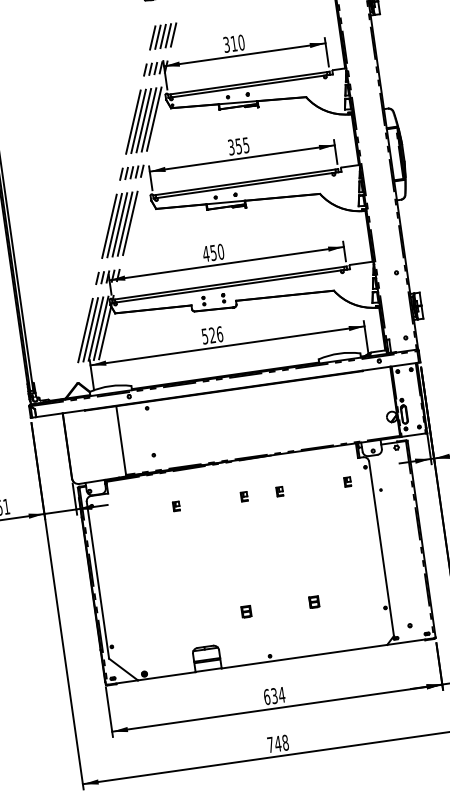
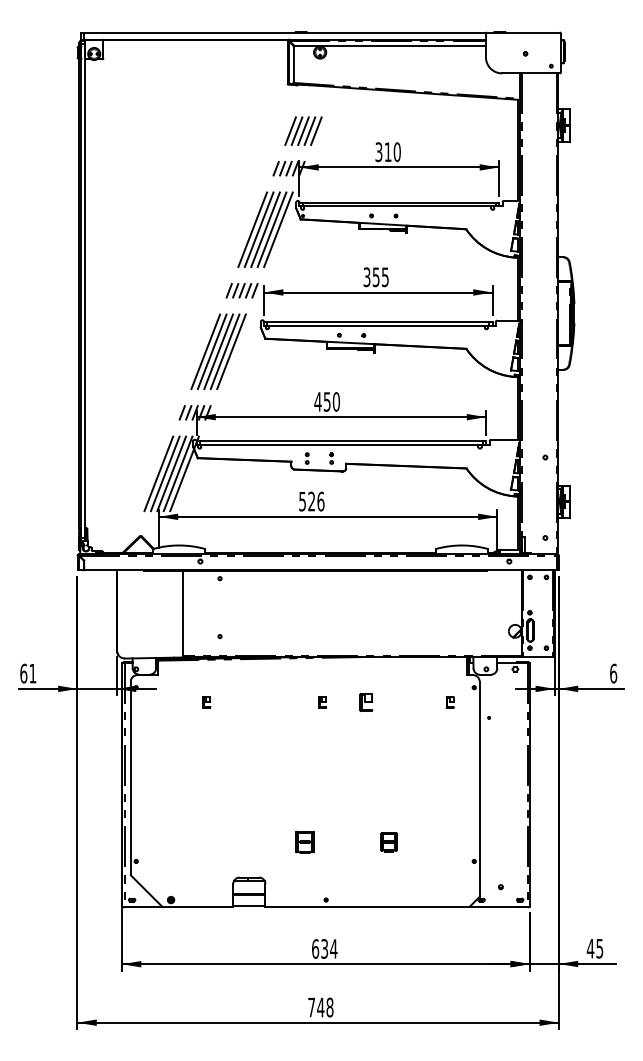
part: (279, 491) -> (366, 702), size x1.6
part: (176, 506) -> (206, 702), moved
part: (313, 601) -> (388, 841), size x1.4
part: (246, 611) -> (305, 841), size x1.6

